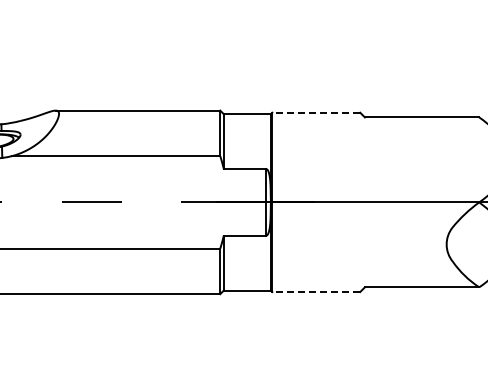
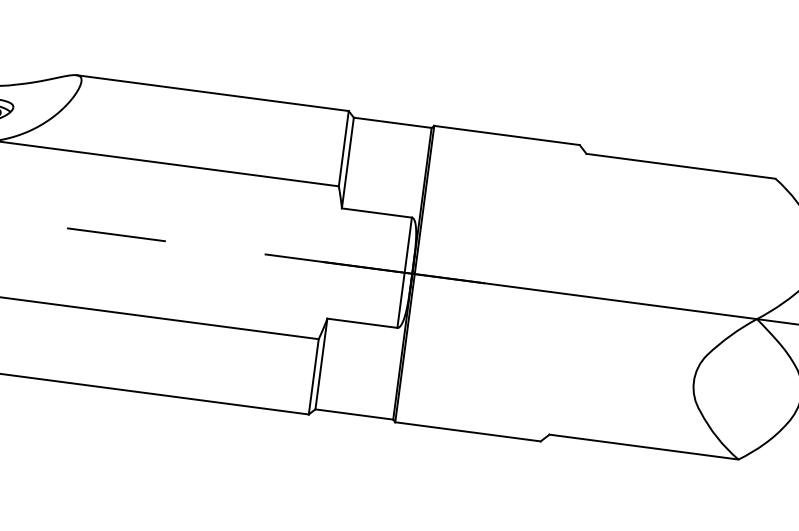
line: (316, 112) -> (507, 135), dashed -> solid
line: (316, 292) -> (468, 432), dashed -> solid

